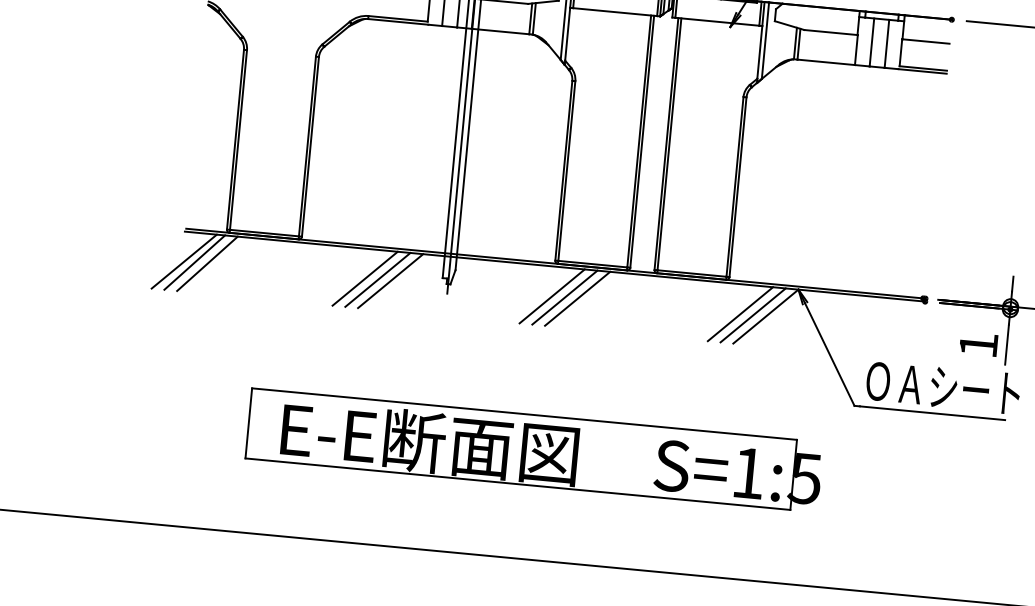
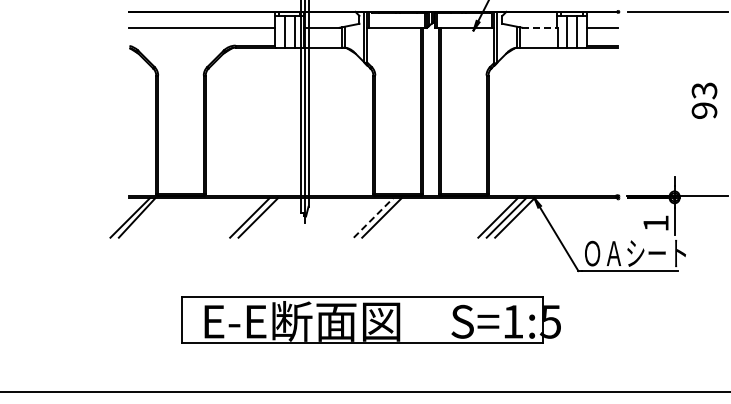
line: (830, 32) -> (539, 27), solid -> dashed
line: (207, 263) -> (145, 217), removed
line: (390, 280) -> (266, 217), removed
line: (552, 297) -> (373, 218), solid -> dashed
line: (577, 298) -> (390, 217), removed

